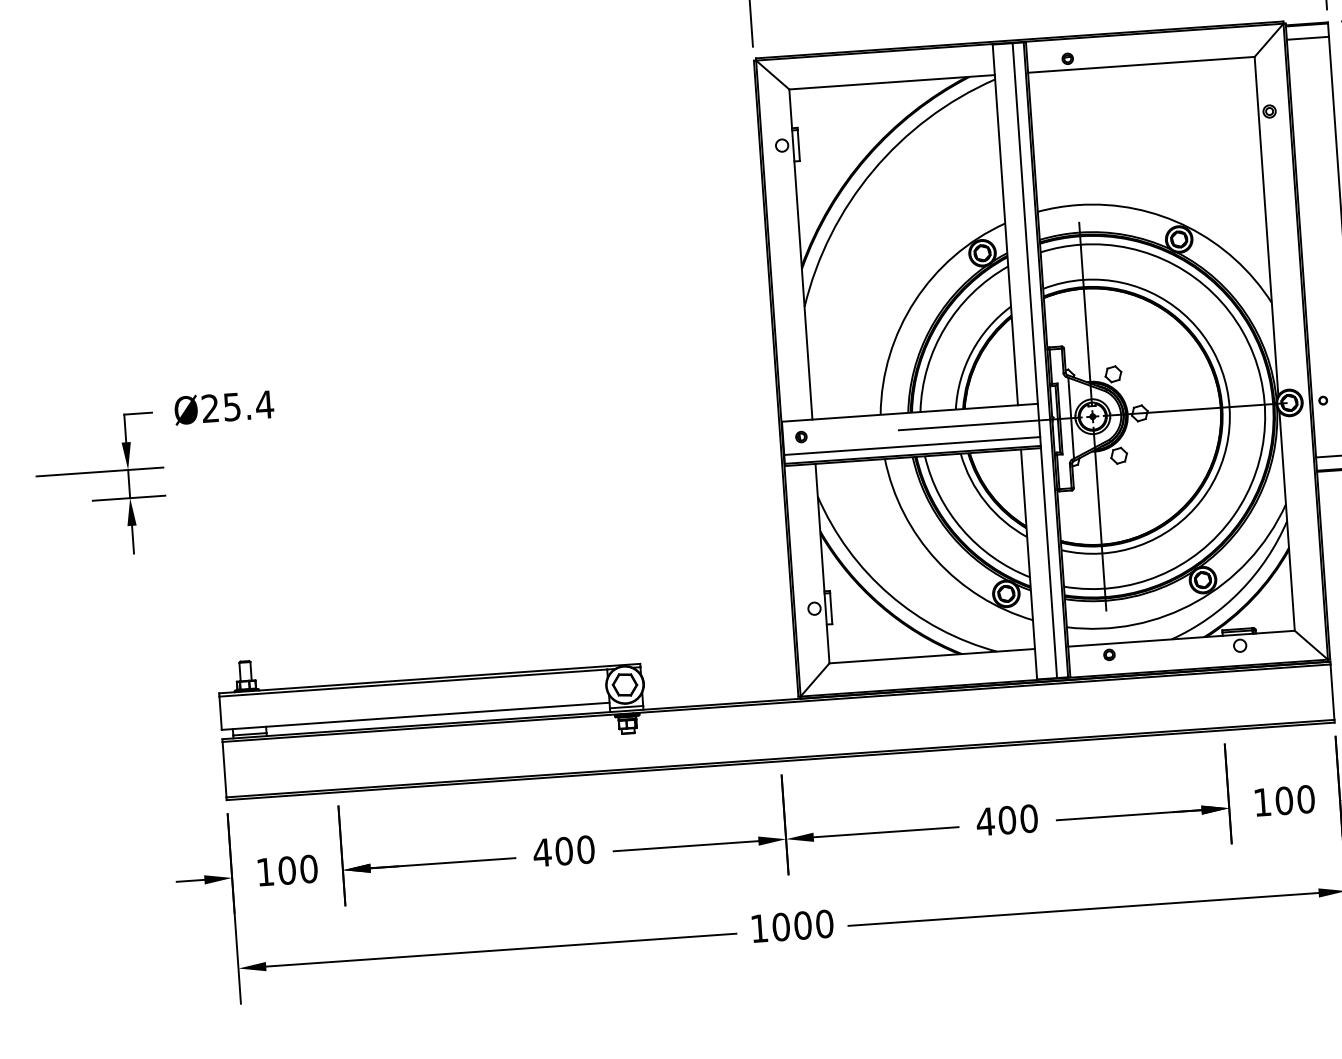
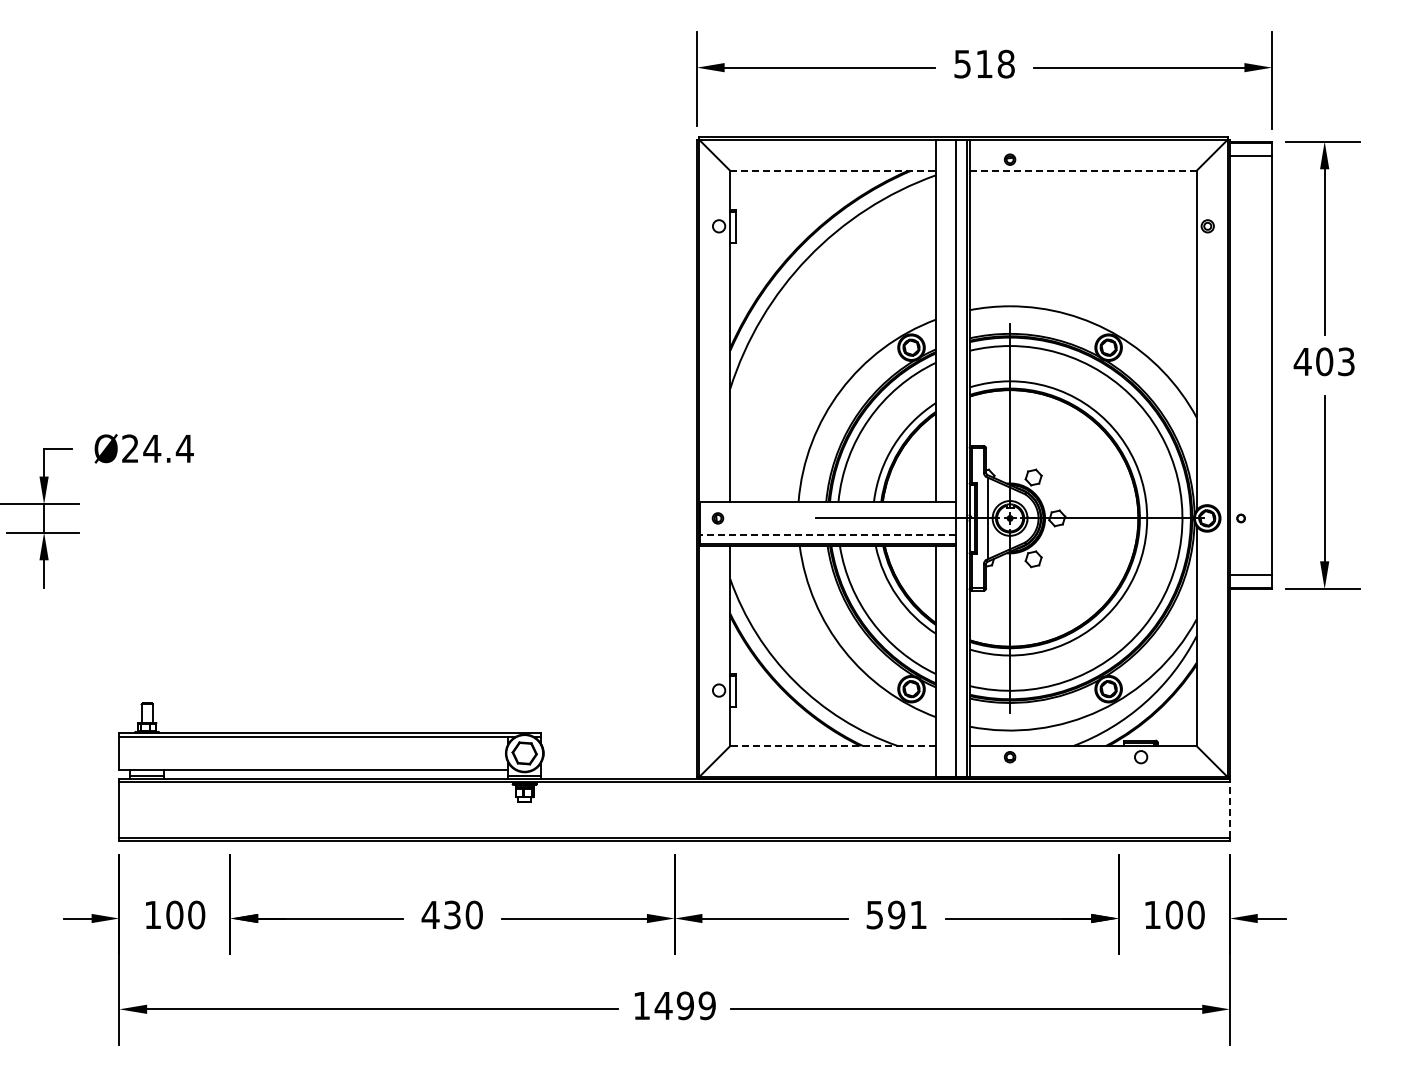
line: (1141, 64) -> (1083, 170), solid -> dashed
line: (892, 81) -> (833, 170), solid -> dashed
text: (232, 407) -> (152, 449), Ø25.4 -> Ø24.4
line: (911, 446) -> (827, 535), solid -> dashed
line: (931, 656) -> (832, 746), solid -> dashed
line: (1331, 691) -> (1229, 809), solid -> dashed
text: (1007, 819) -> (896, 914), 400 -> 591
text: (564, 850) -> (452, 914), 400 -> 430
text: (801, 925) -> (684, 1005), 1000 -> 1499

